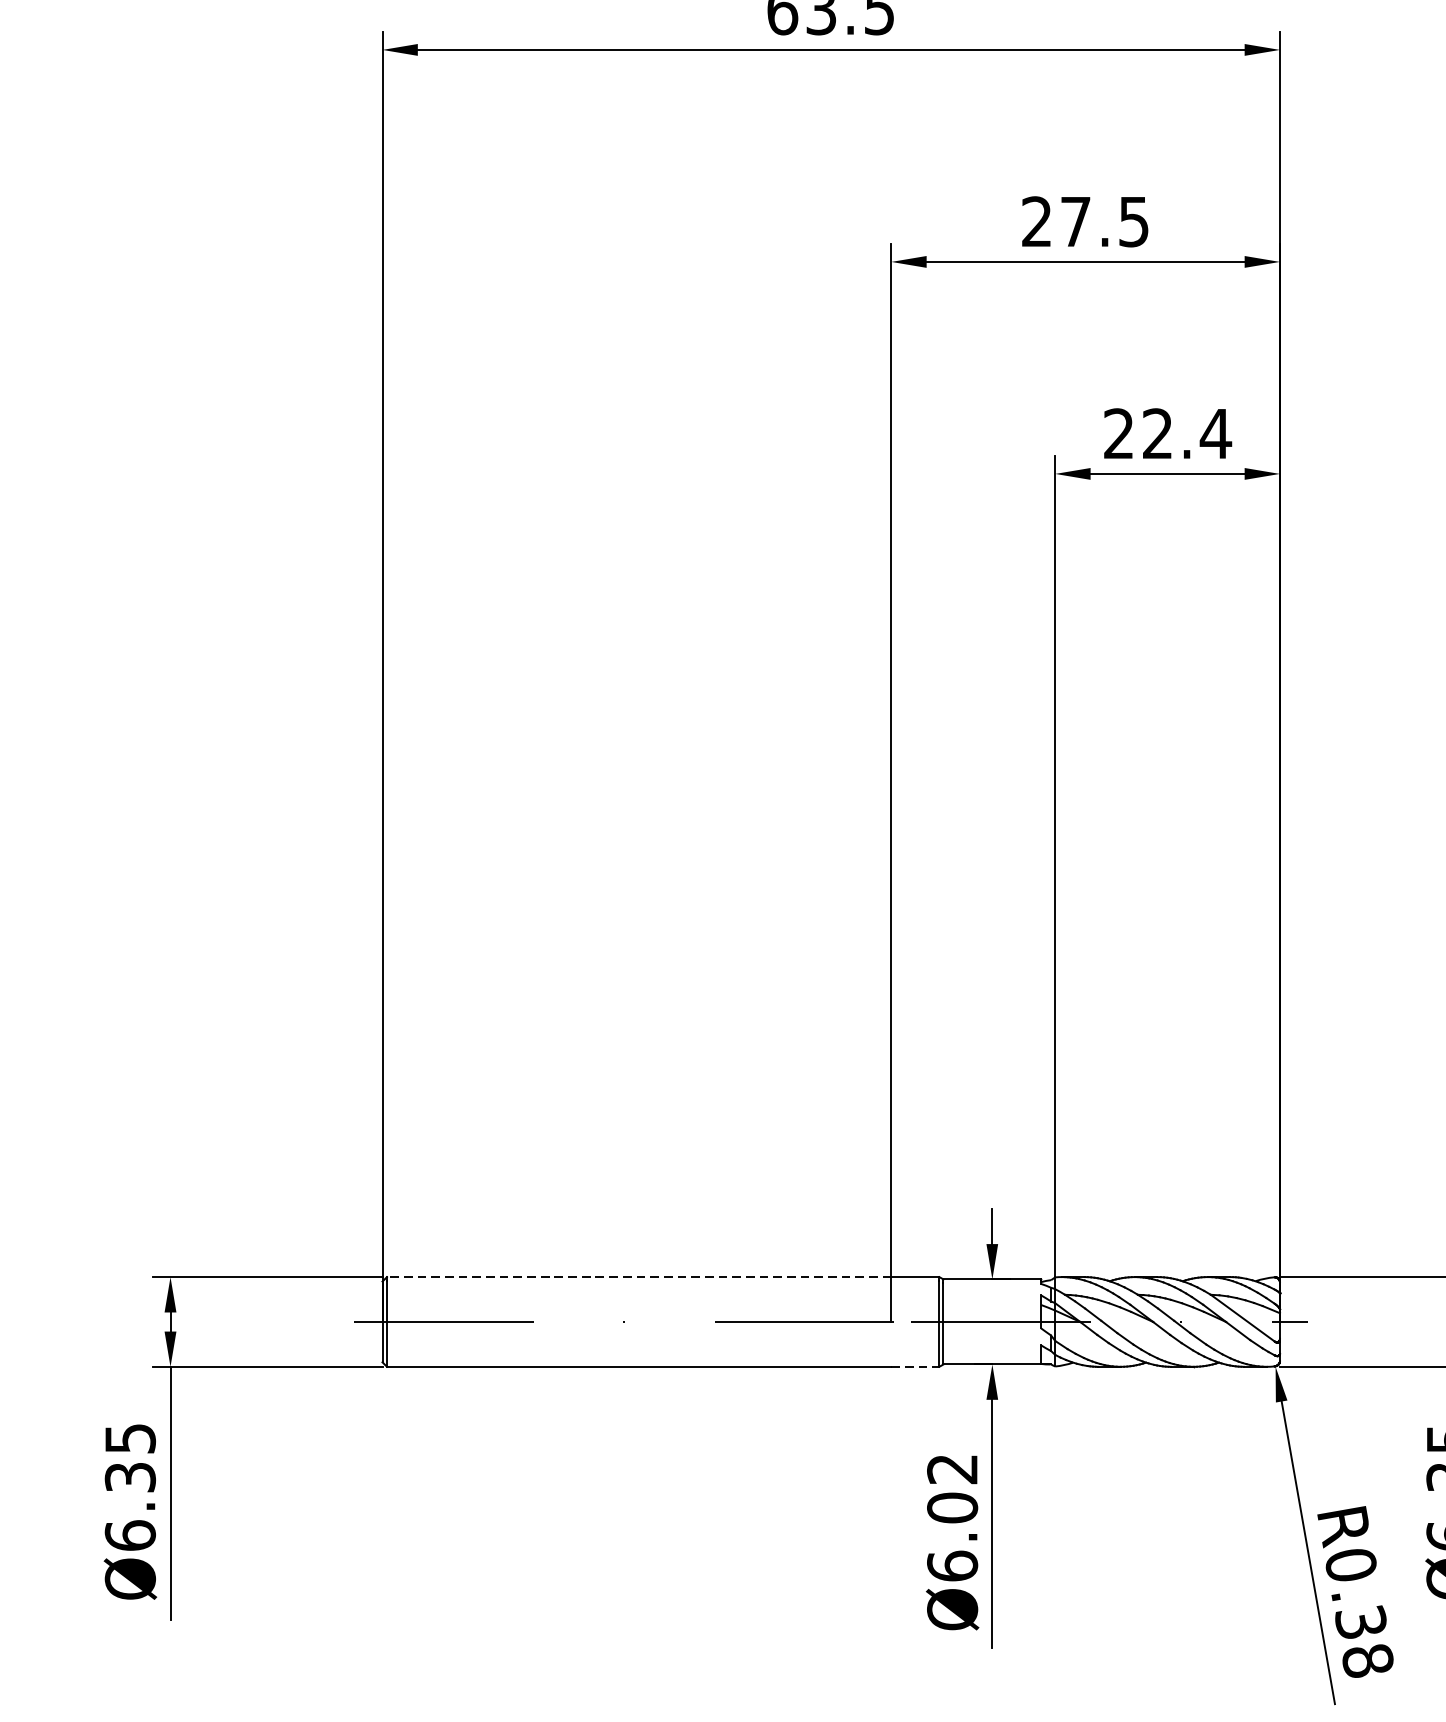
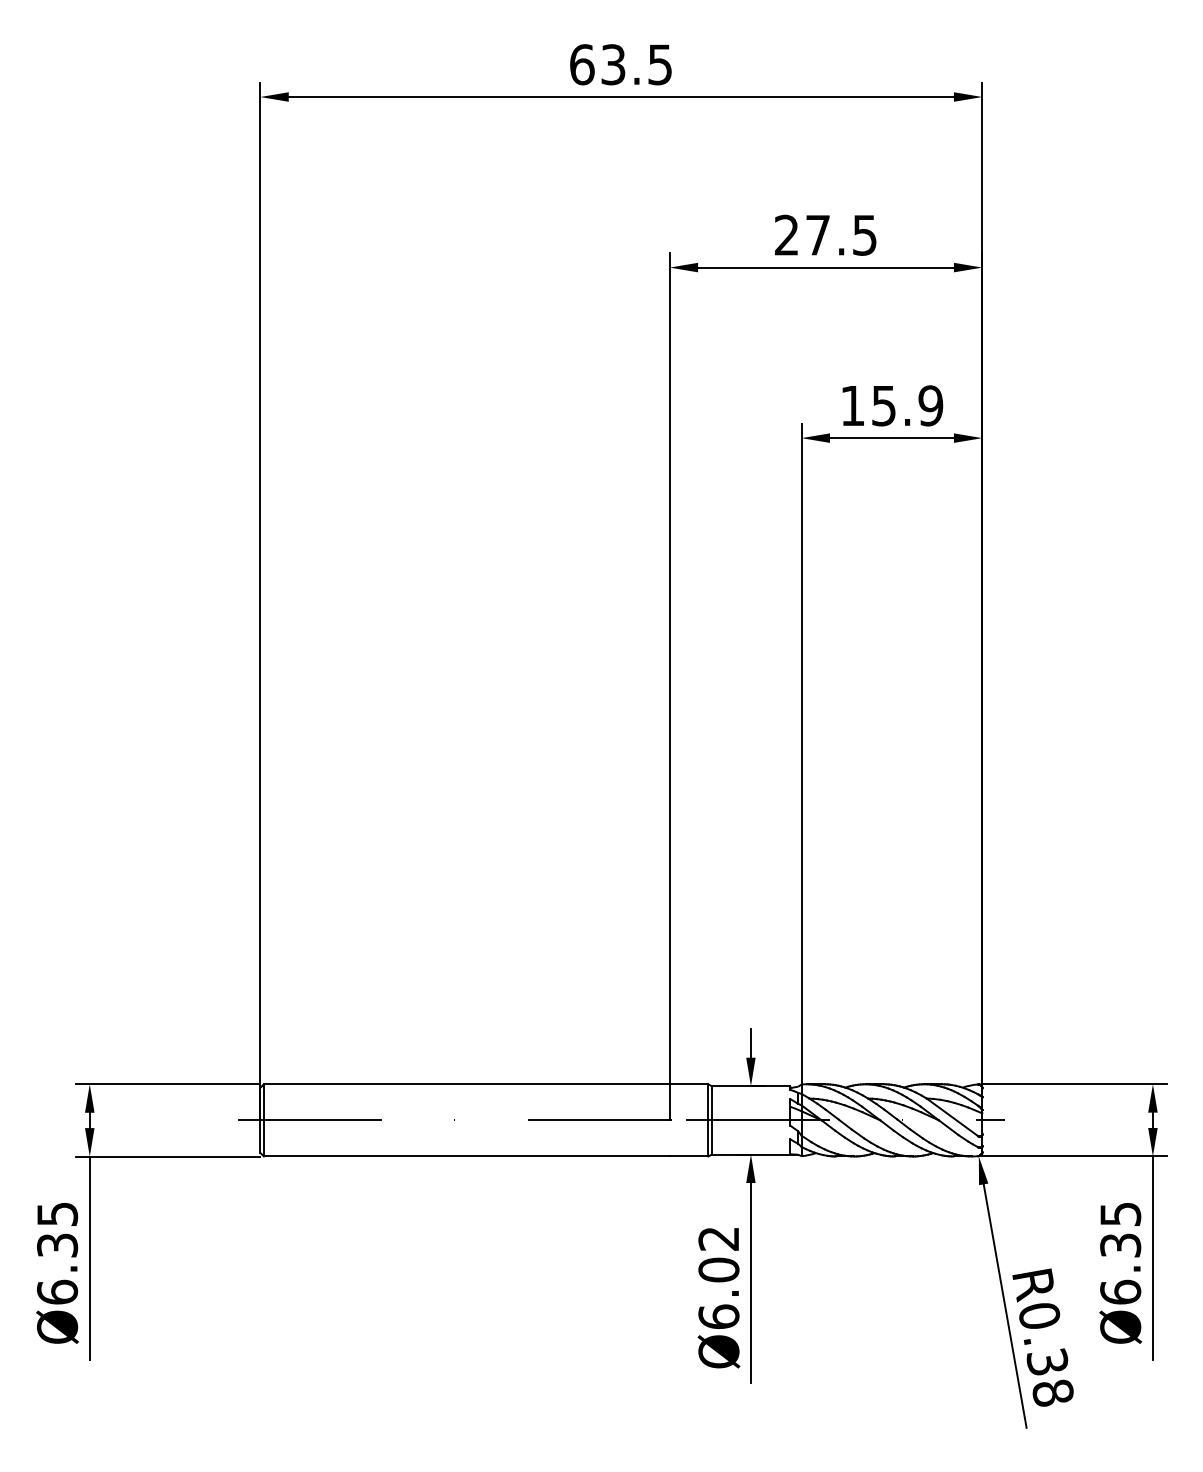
text: (1168, 433) -> (892, 405), 22.4 -> 15.9
line: (638, 1277) -> (466, 1084), dashed -> solid
line: (915, 1366) -> (689, 1156), dashed -> solid

